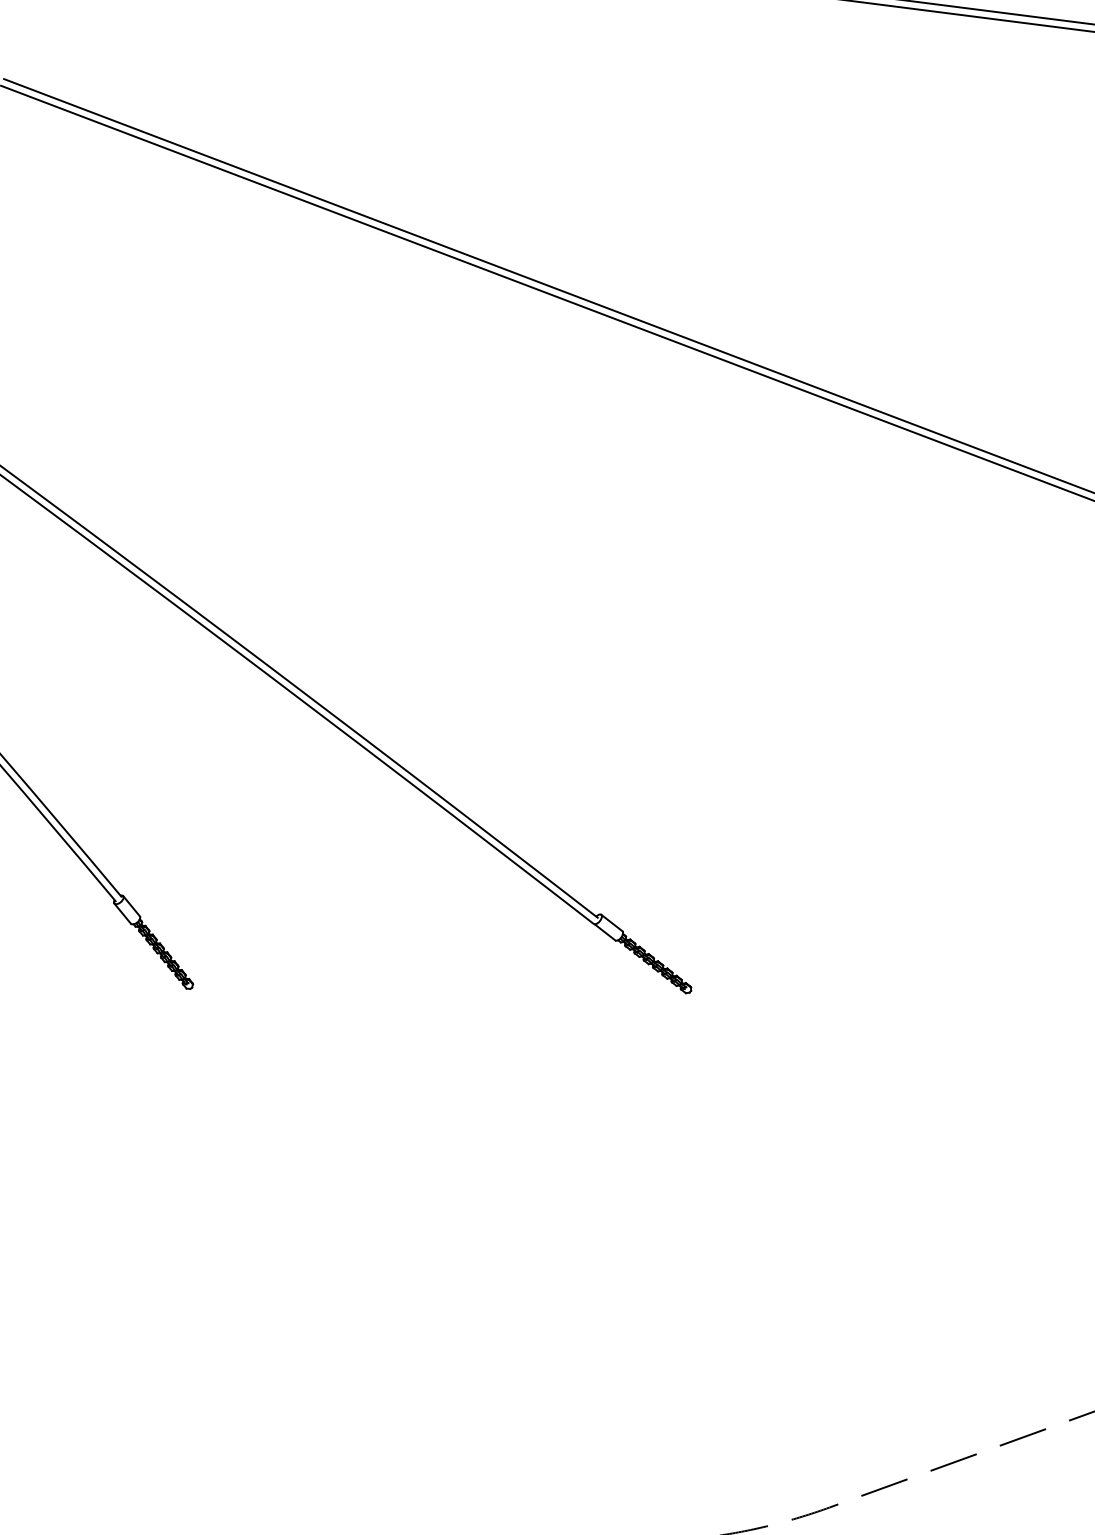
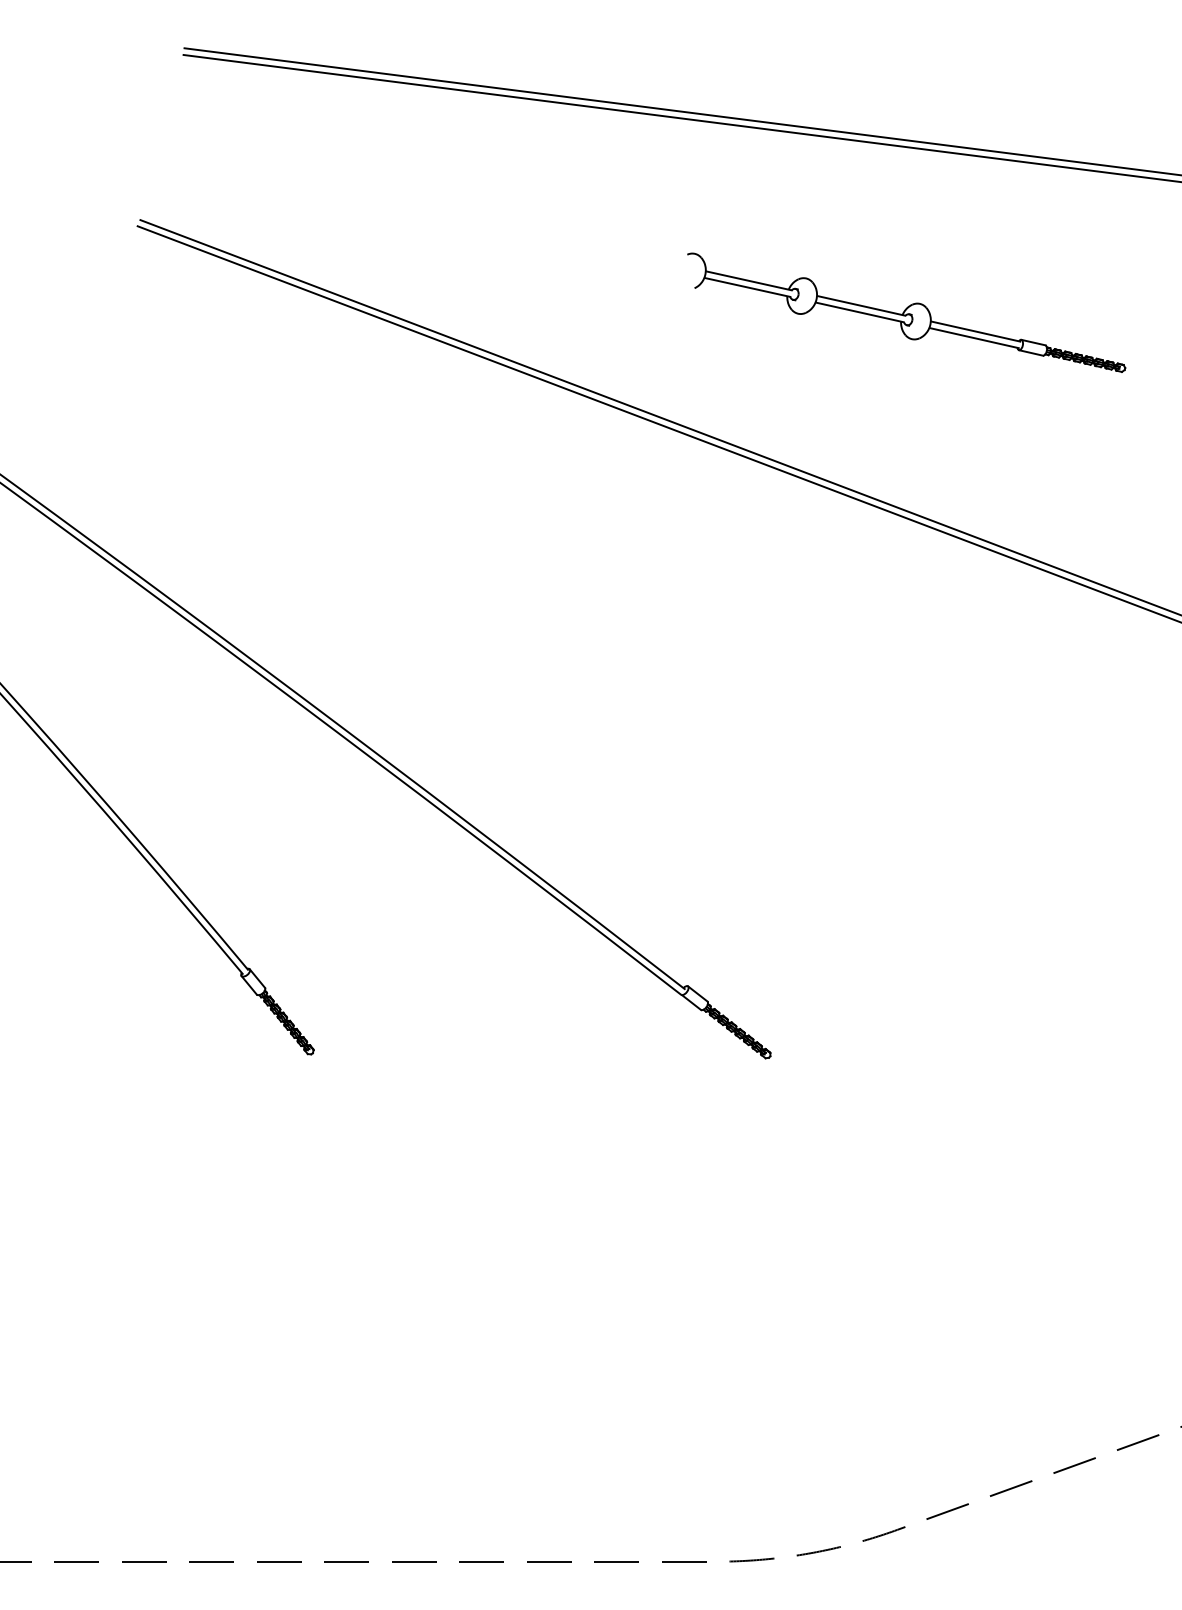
part: (839, 179) -> (906, 312), added

